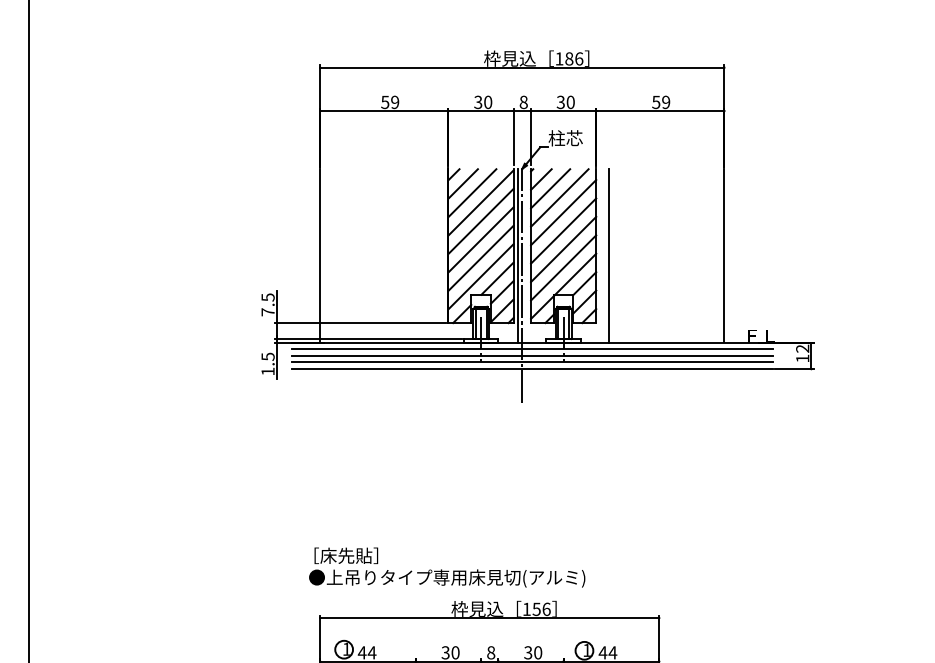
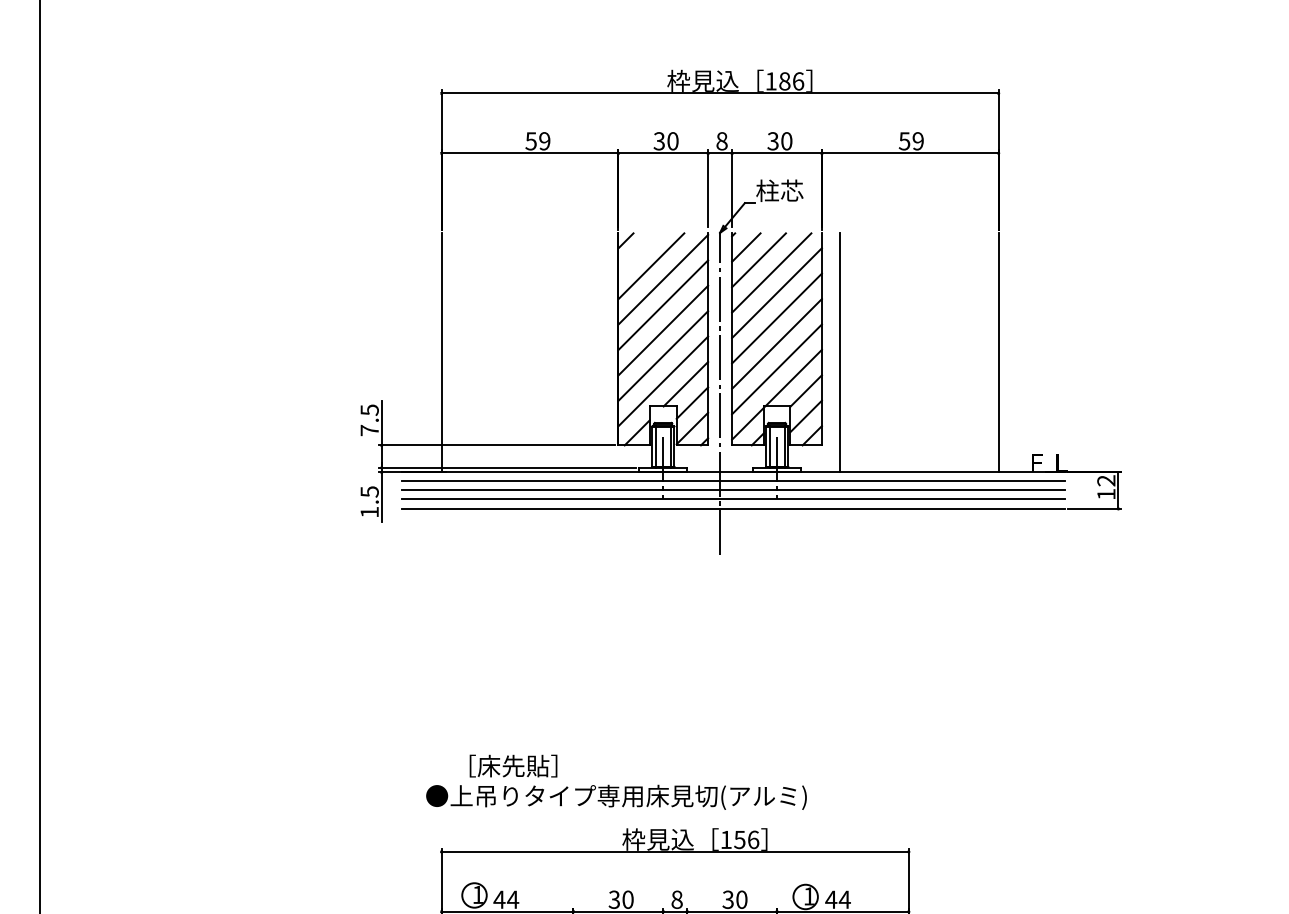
line: (463, 183) -> (638, 253), removed
line: (518, 255) -> (714, 352), removed
text: (346, 555) -> (513, 765), moved

